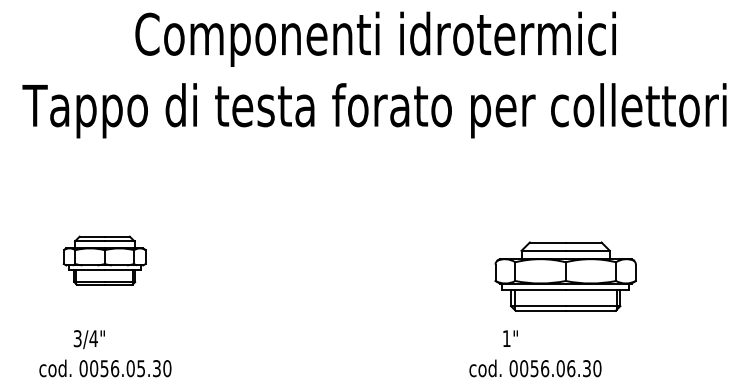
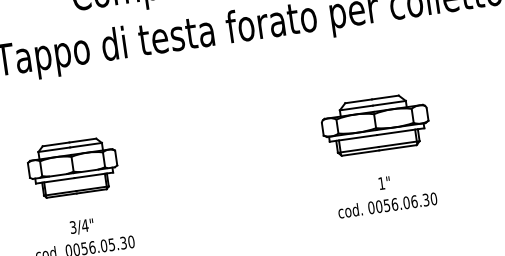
part: (104, 260) -> (72, 167), size x1.43
part: (565, 276) -> (375, 124), moved
text: (88, 339) -> (81, 226), moved
text: (535, 368) -> (387, 205), moved

